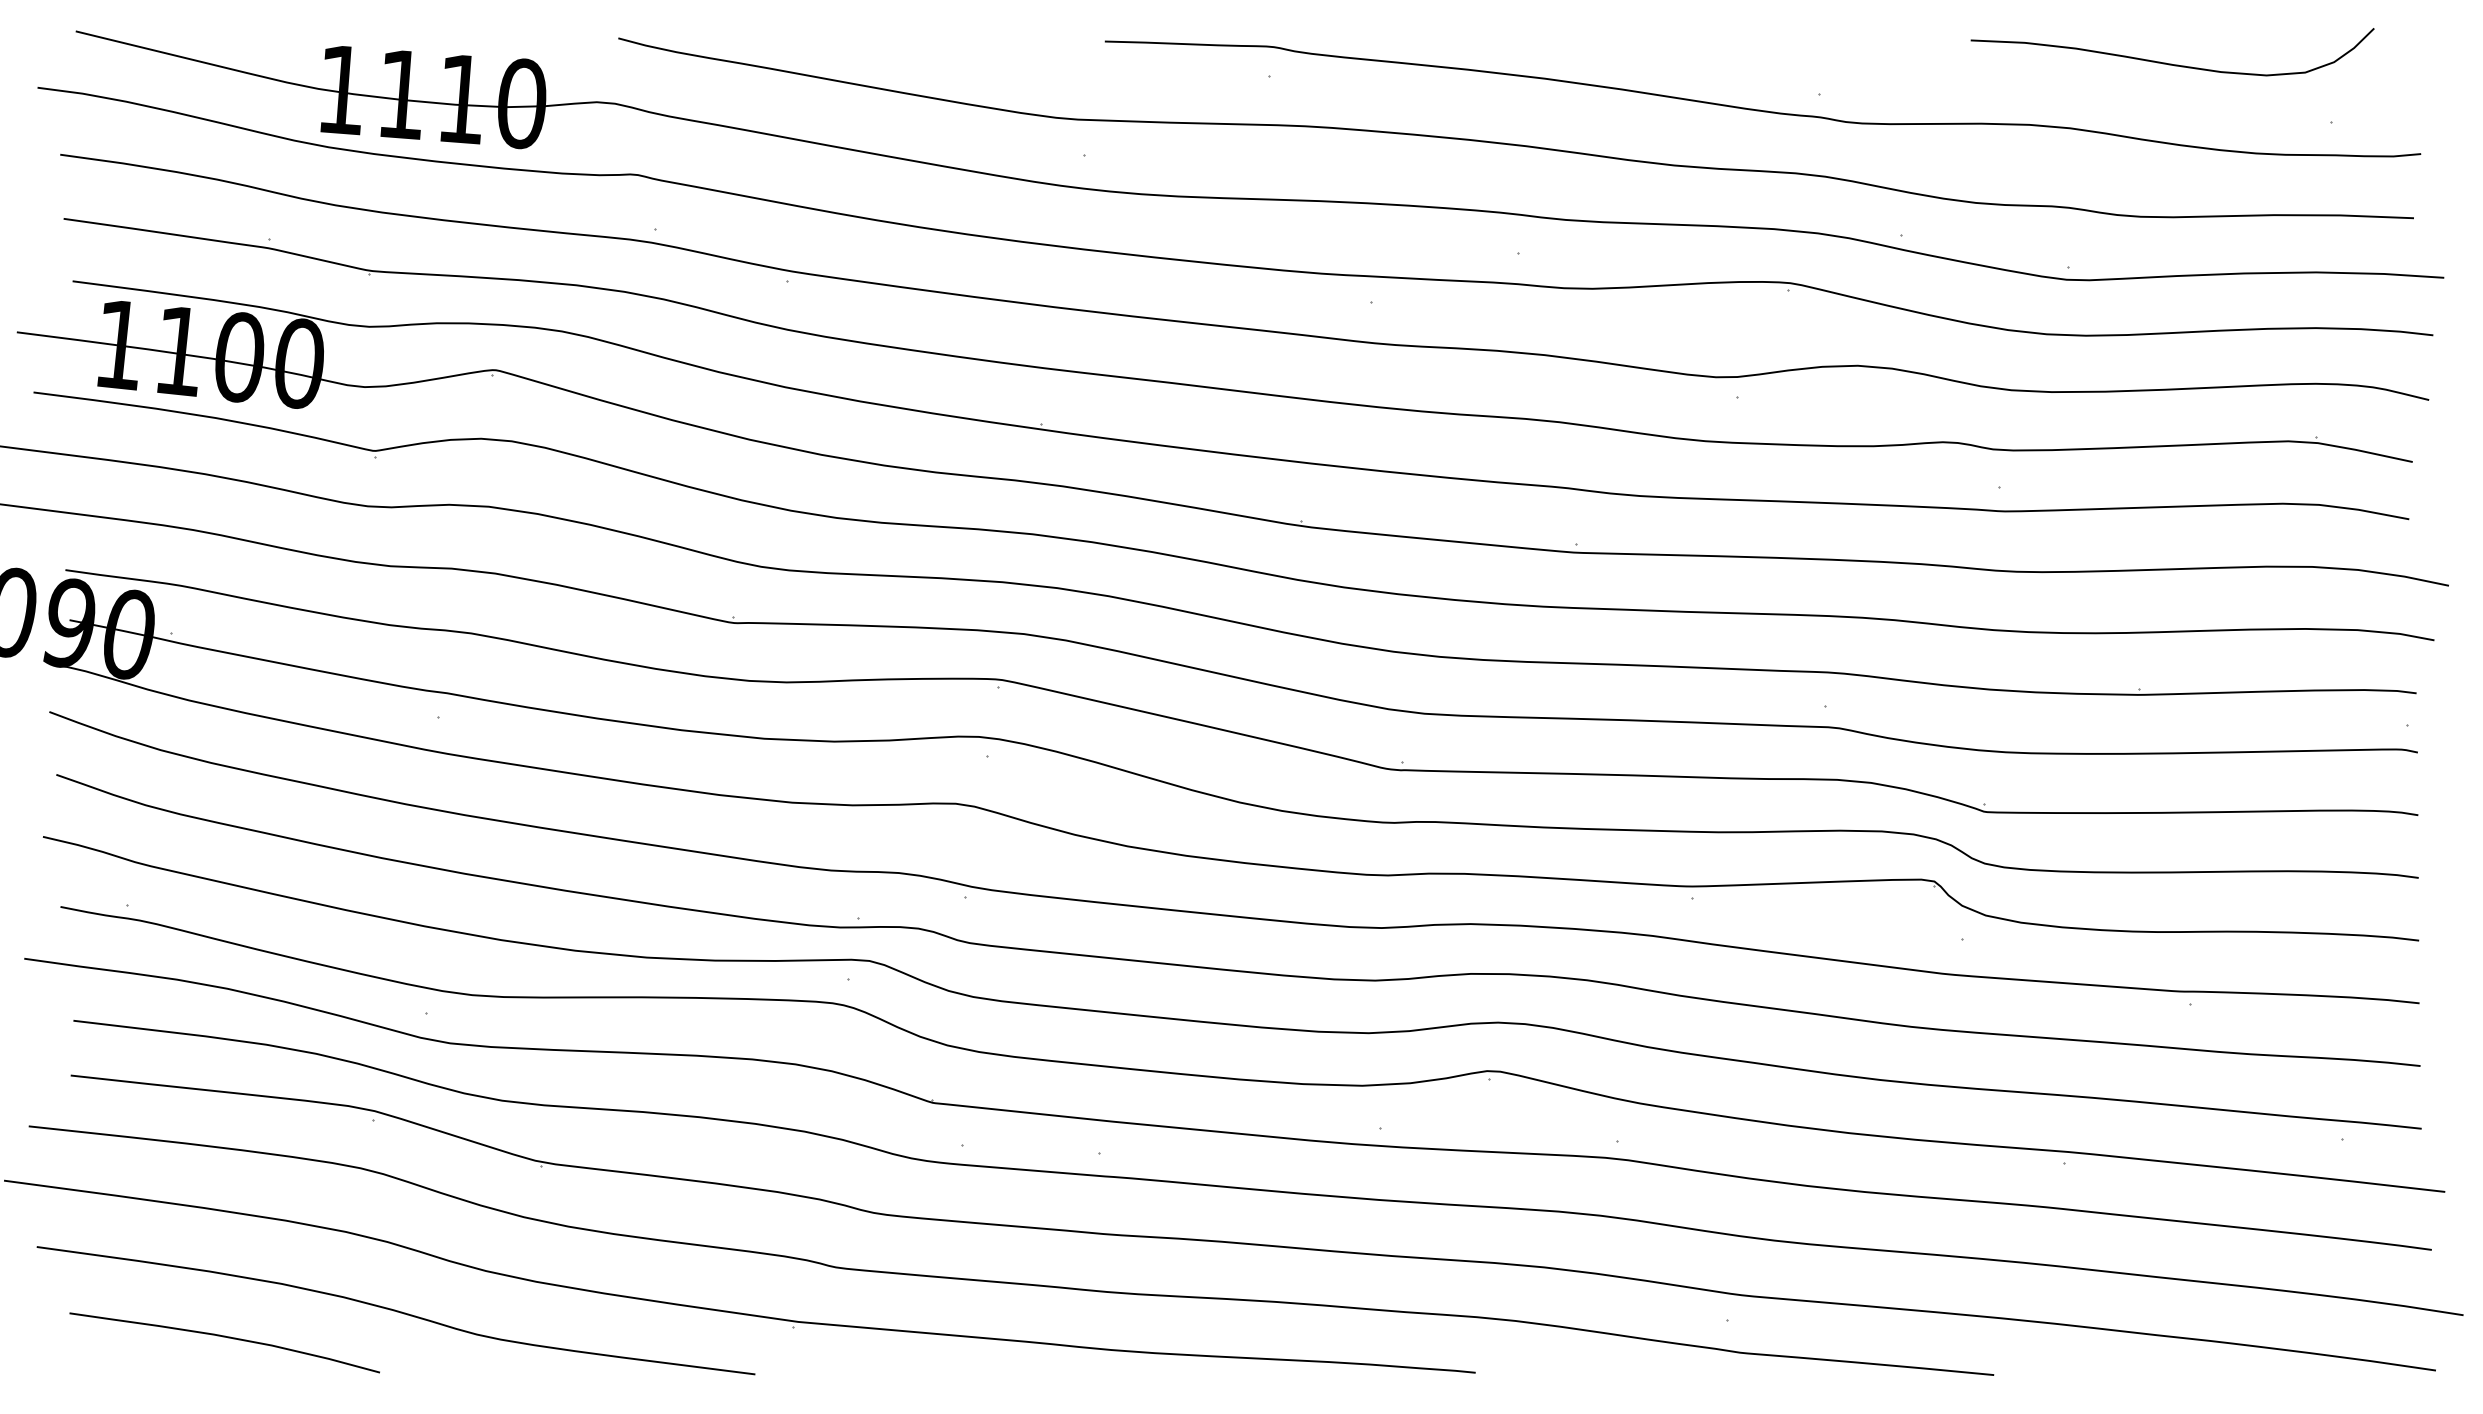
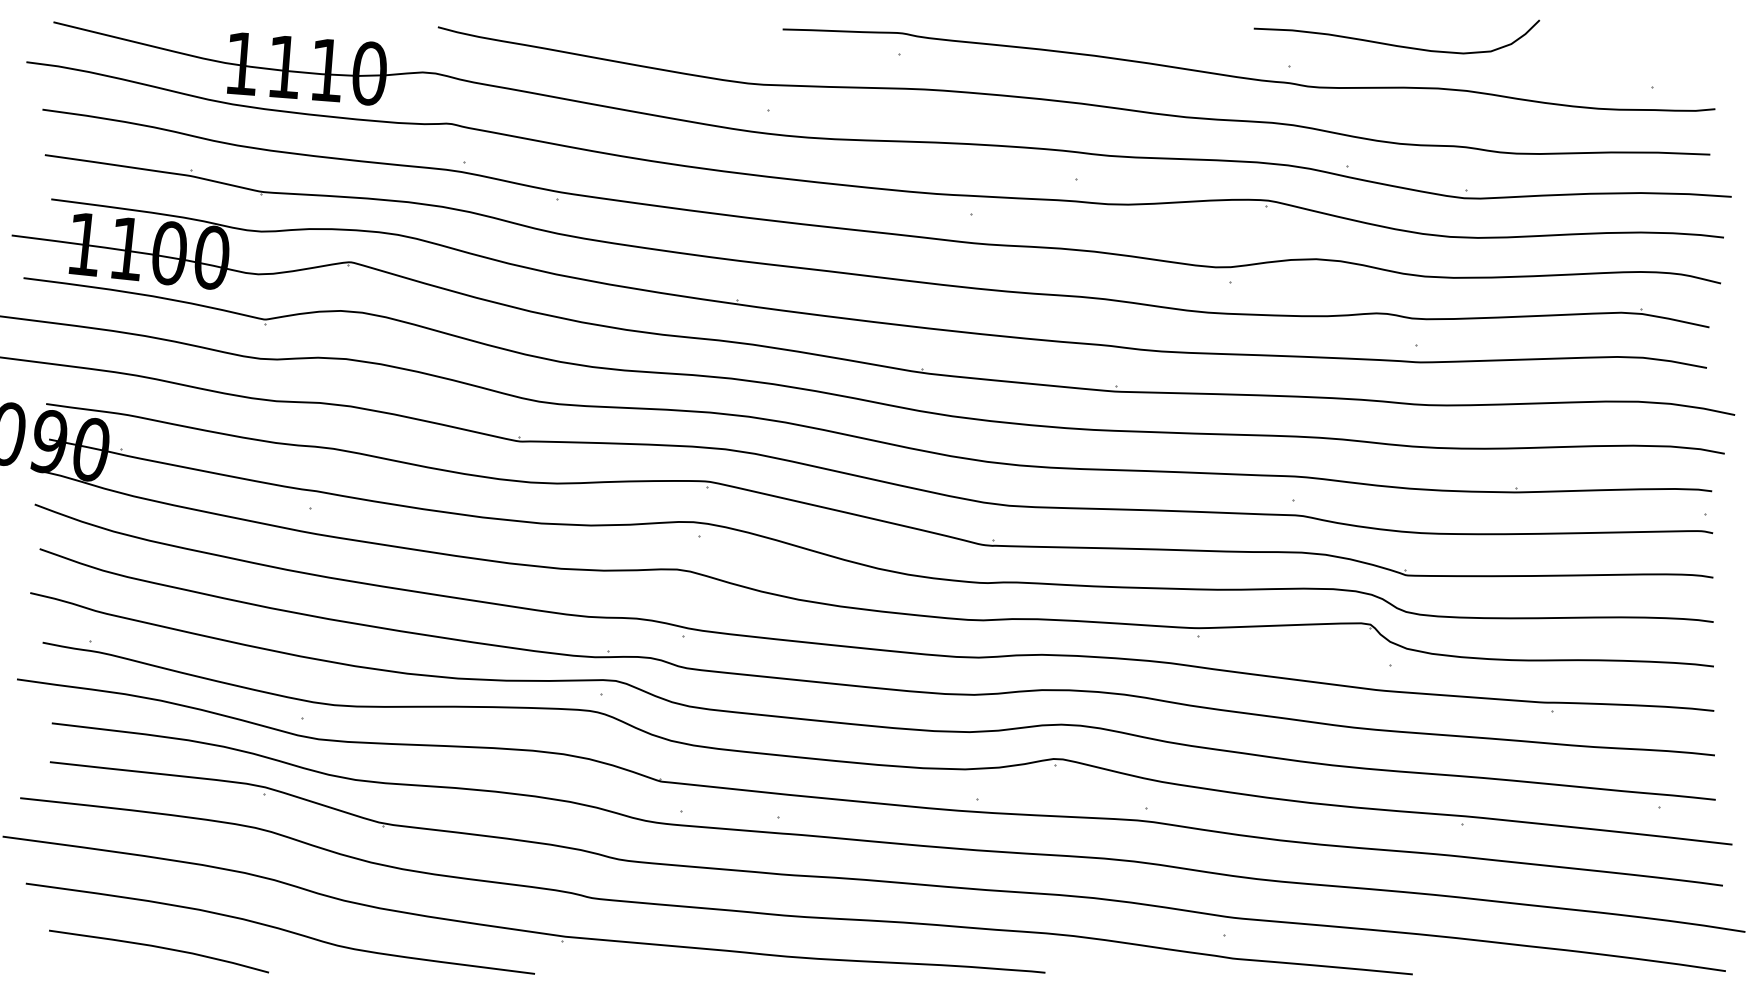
curve: (2171, 63) -> (1396, 45), moved

